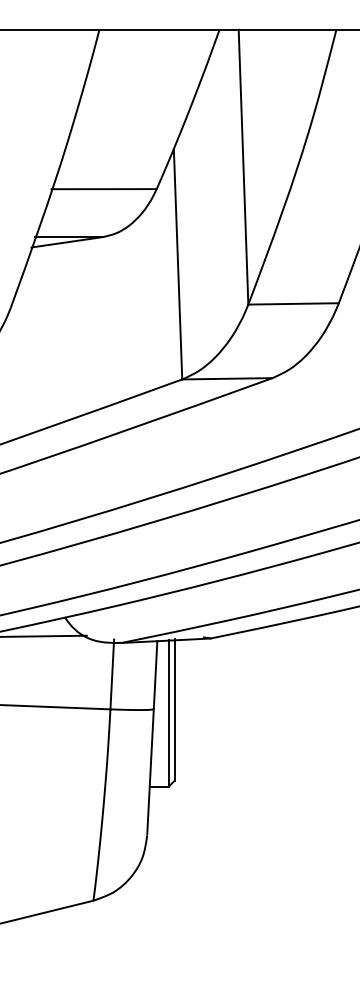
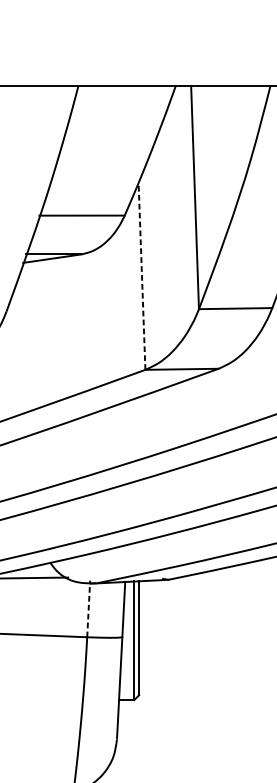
line: (178, 263) -> (142, 275), solid -> dashed
line: (112, 674) -> (88, 608), solid -> dashed

